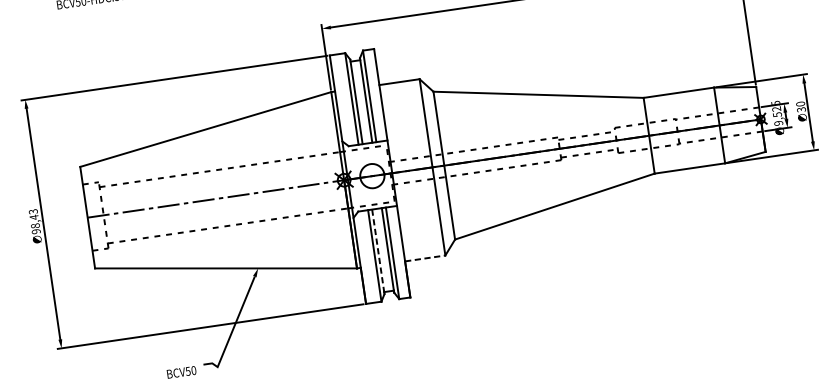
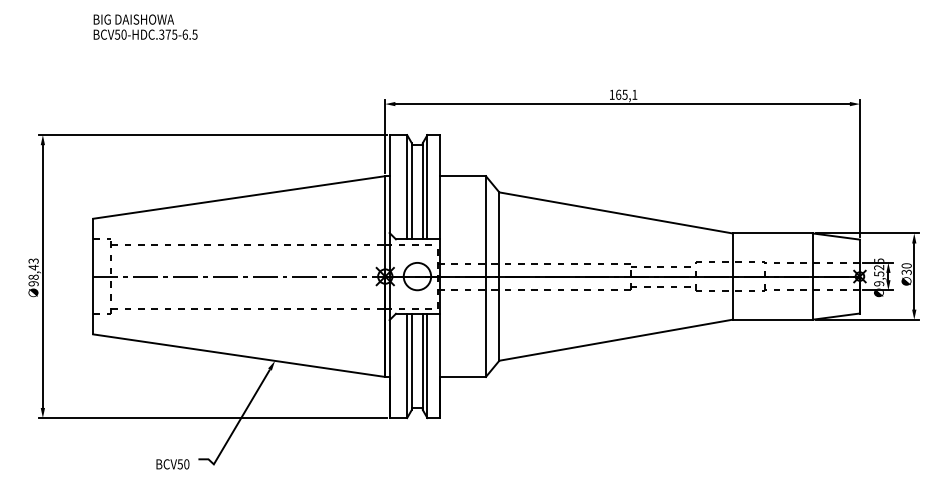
line: (378, 252) -> (411, 362), dashed -> solid
line: (425, 257) -> (463, 376), dashed -> solid

